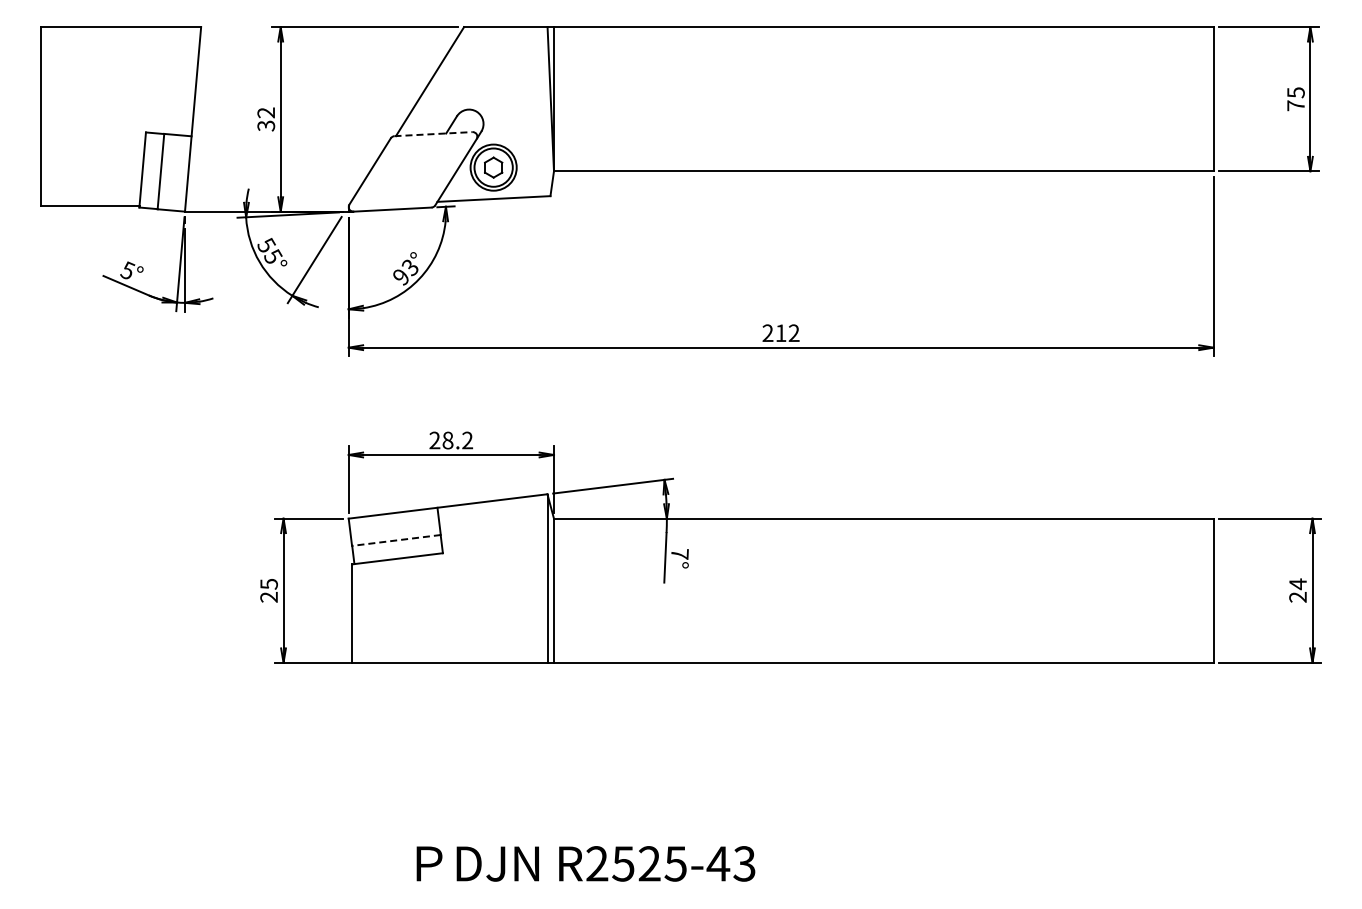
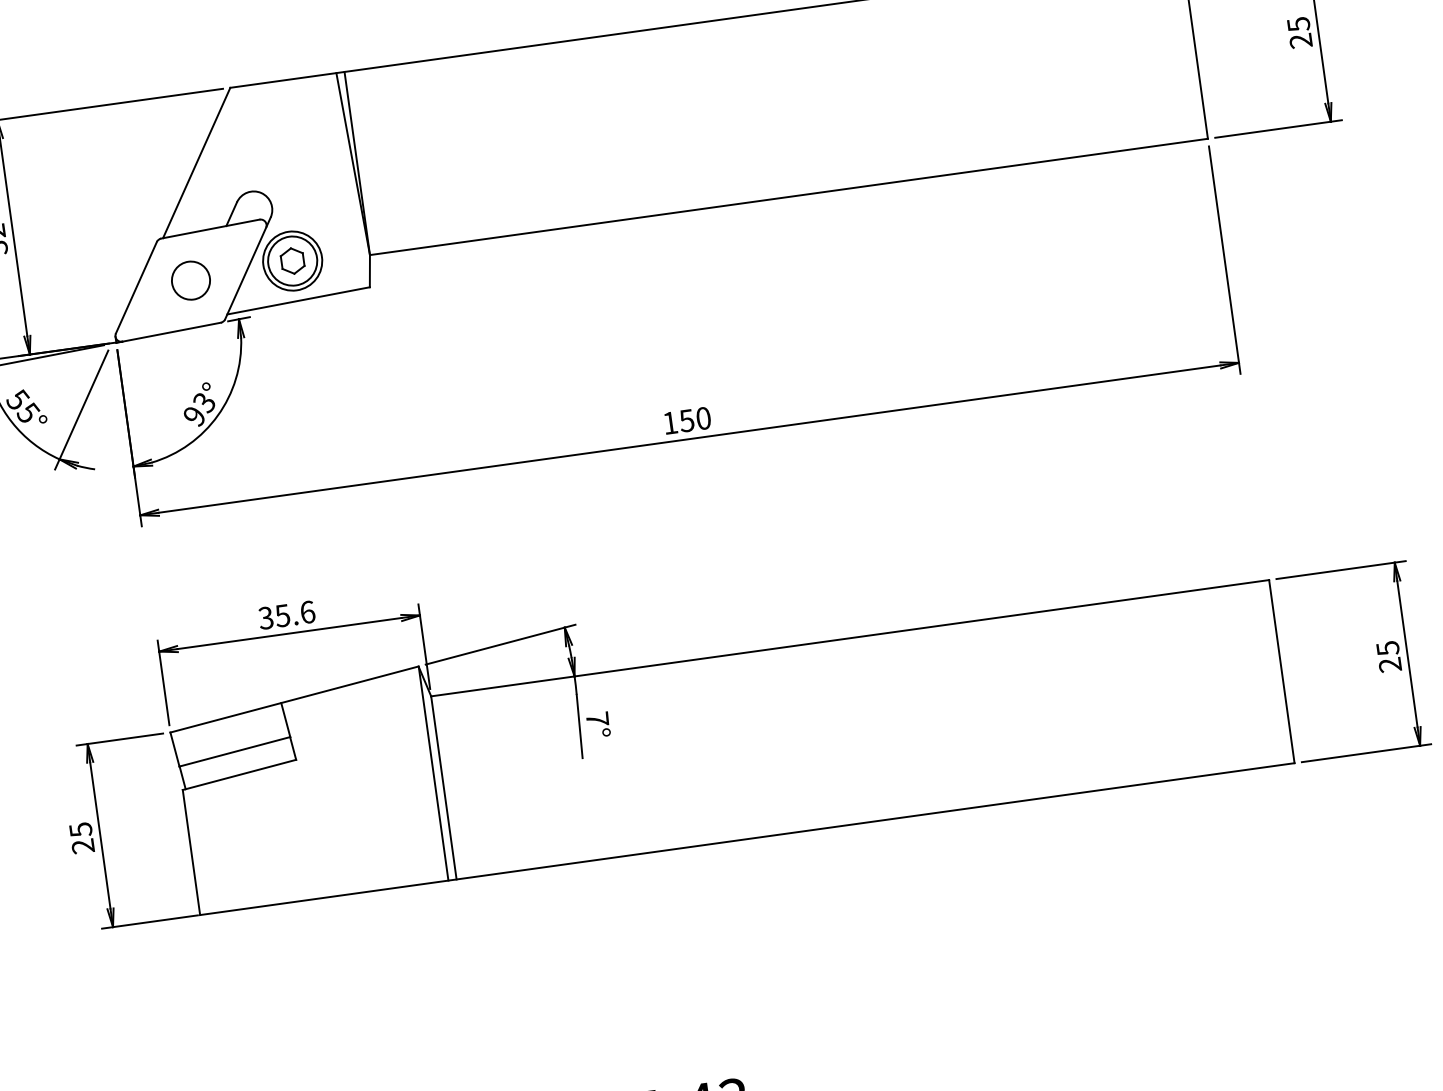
text: (1295, 105) -> (1300, 40), 75 -> 25
line: (434, 134) -> (211, 229), dashed -> solid
circle: (412, 171) -> (190, 280), added
text: (780, 333) -> (686, 421), 212 -> 150
text: (451, 440) -> (287, 615), 28.2 -> 35.6
line: (396, 540) -> (234, 751), dashed -> solid
text: (1297, 584) -> (1387, 648), 24 -> 25

